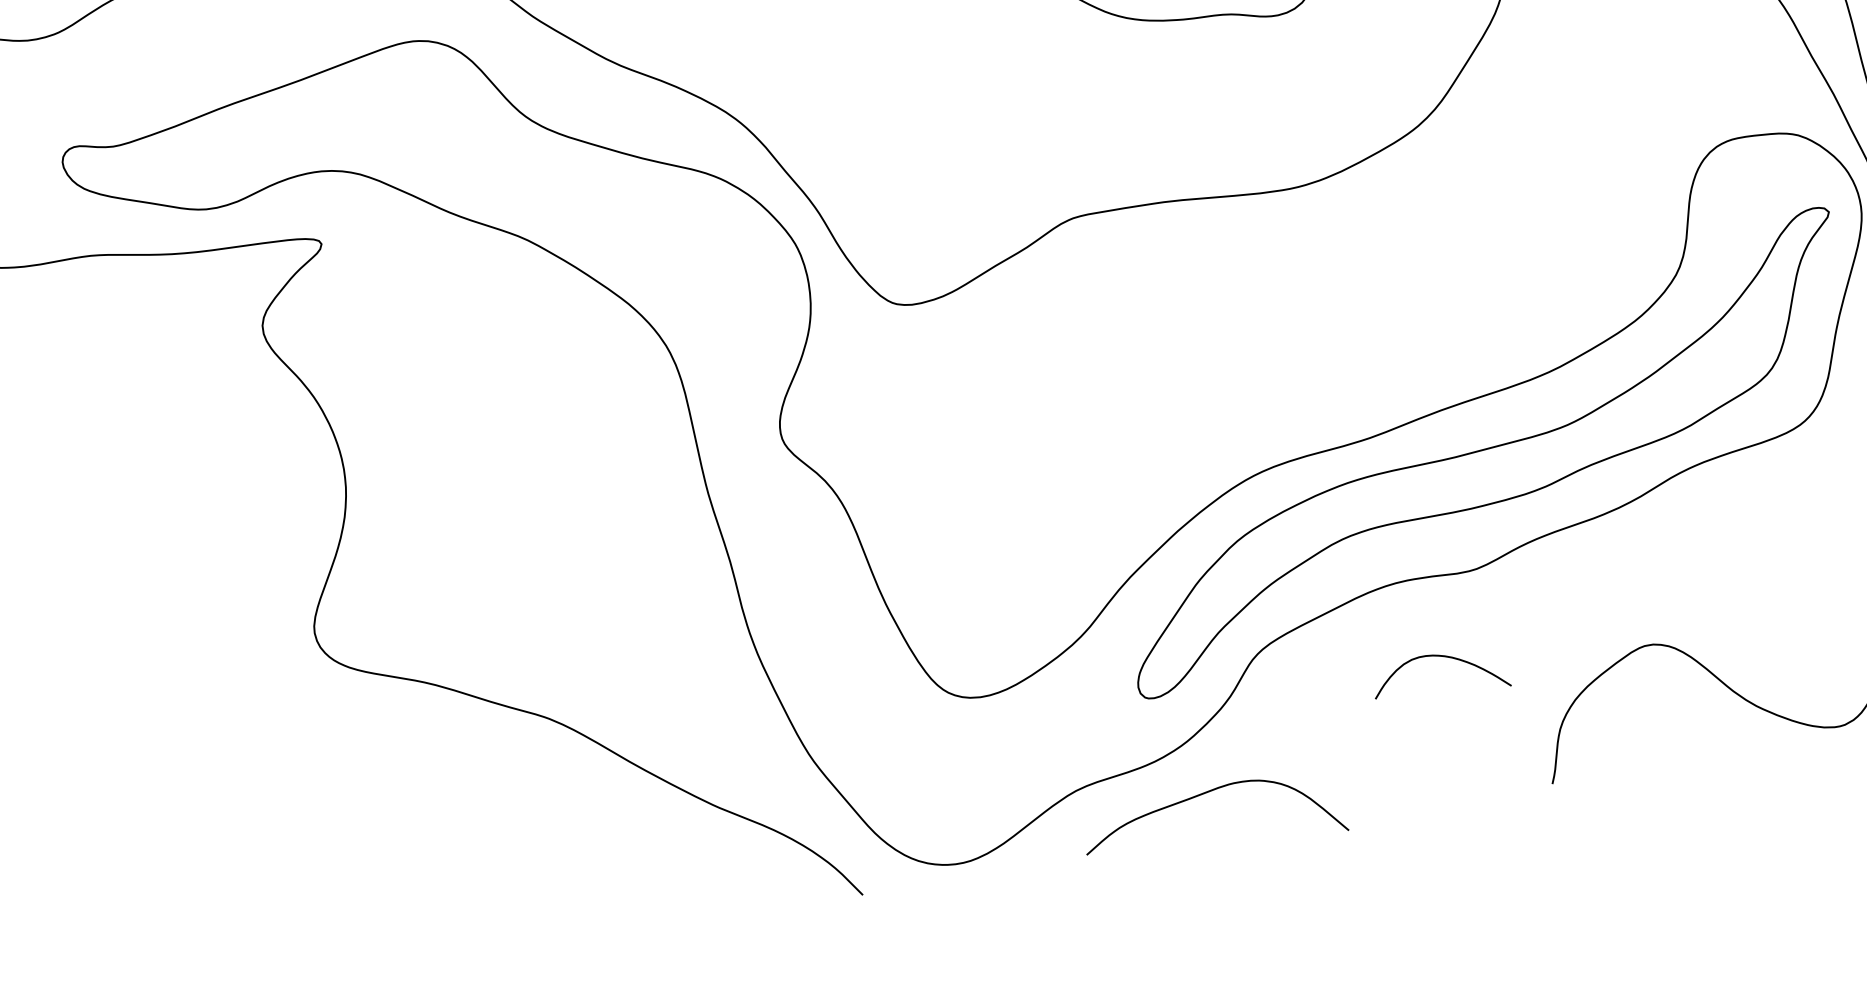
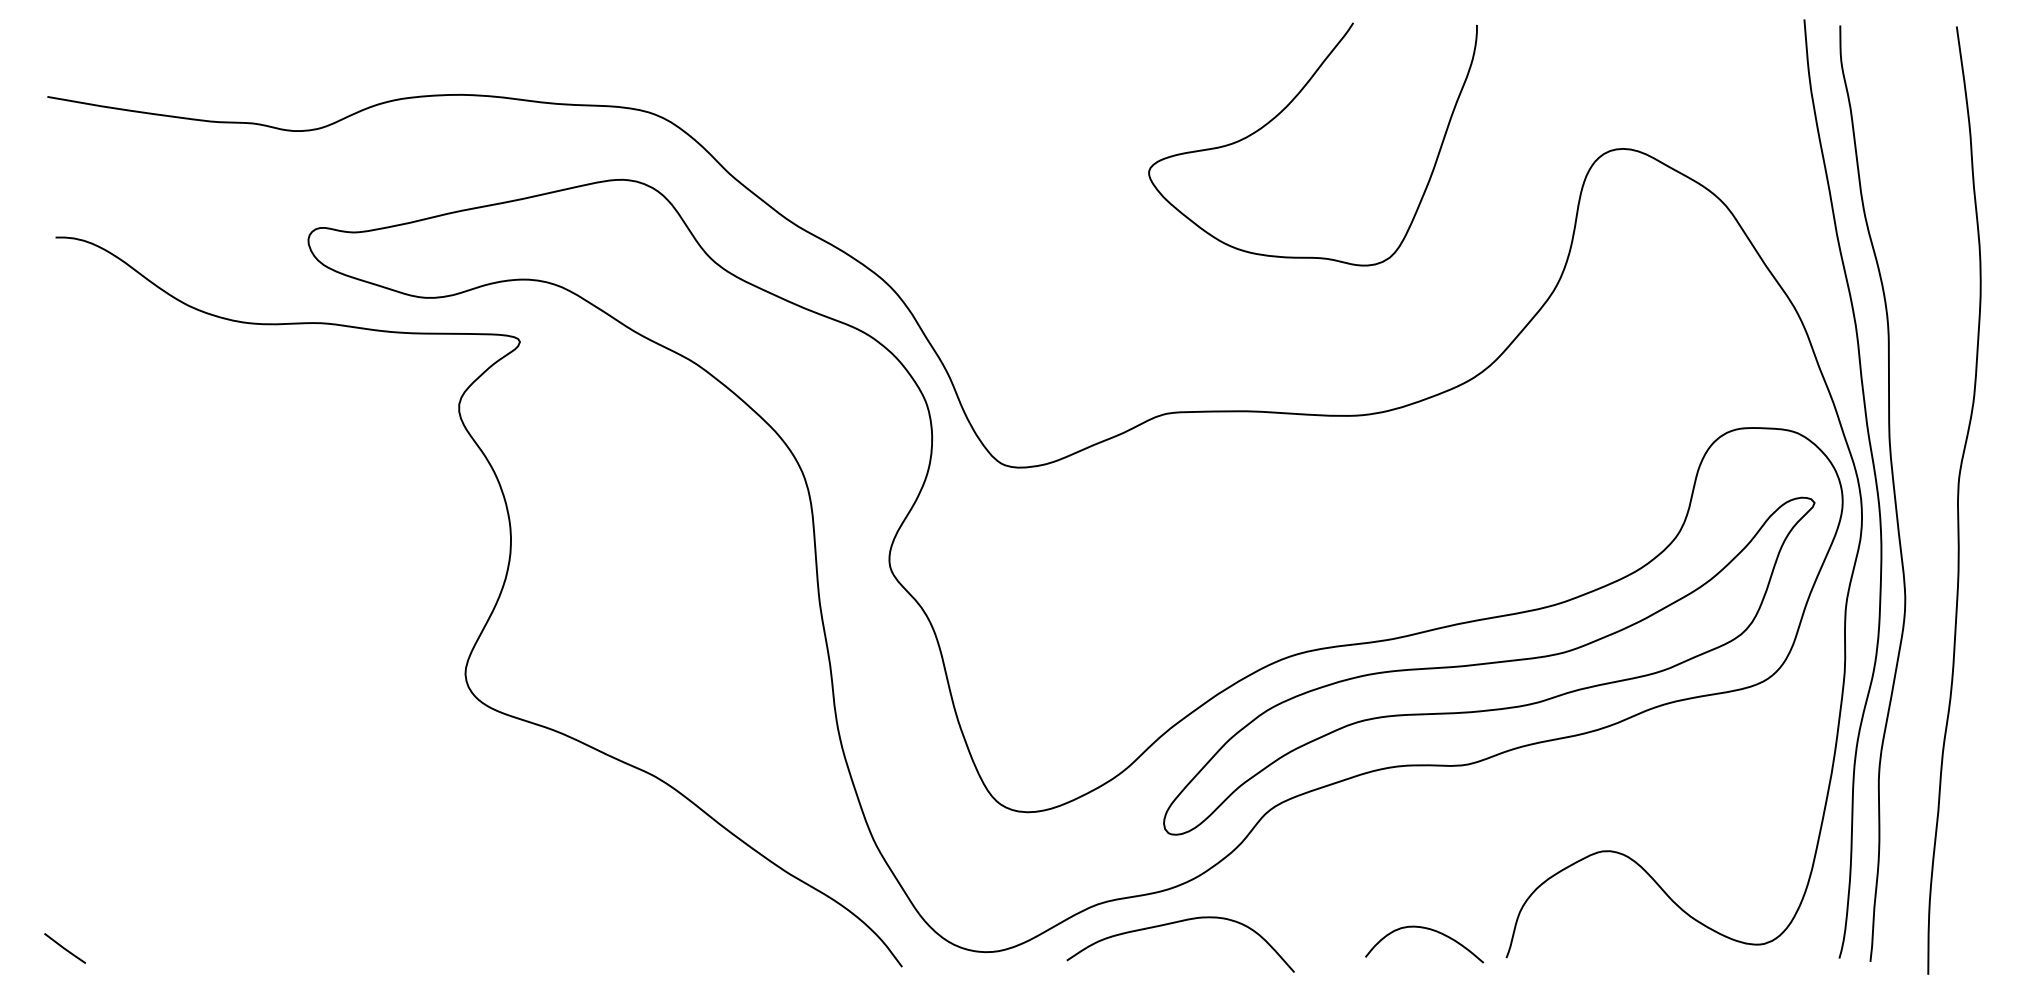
curve: (1440, 657) -> (1426, 929), moved
curve: (1204, 794) -> (1175, 923), moved

